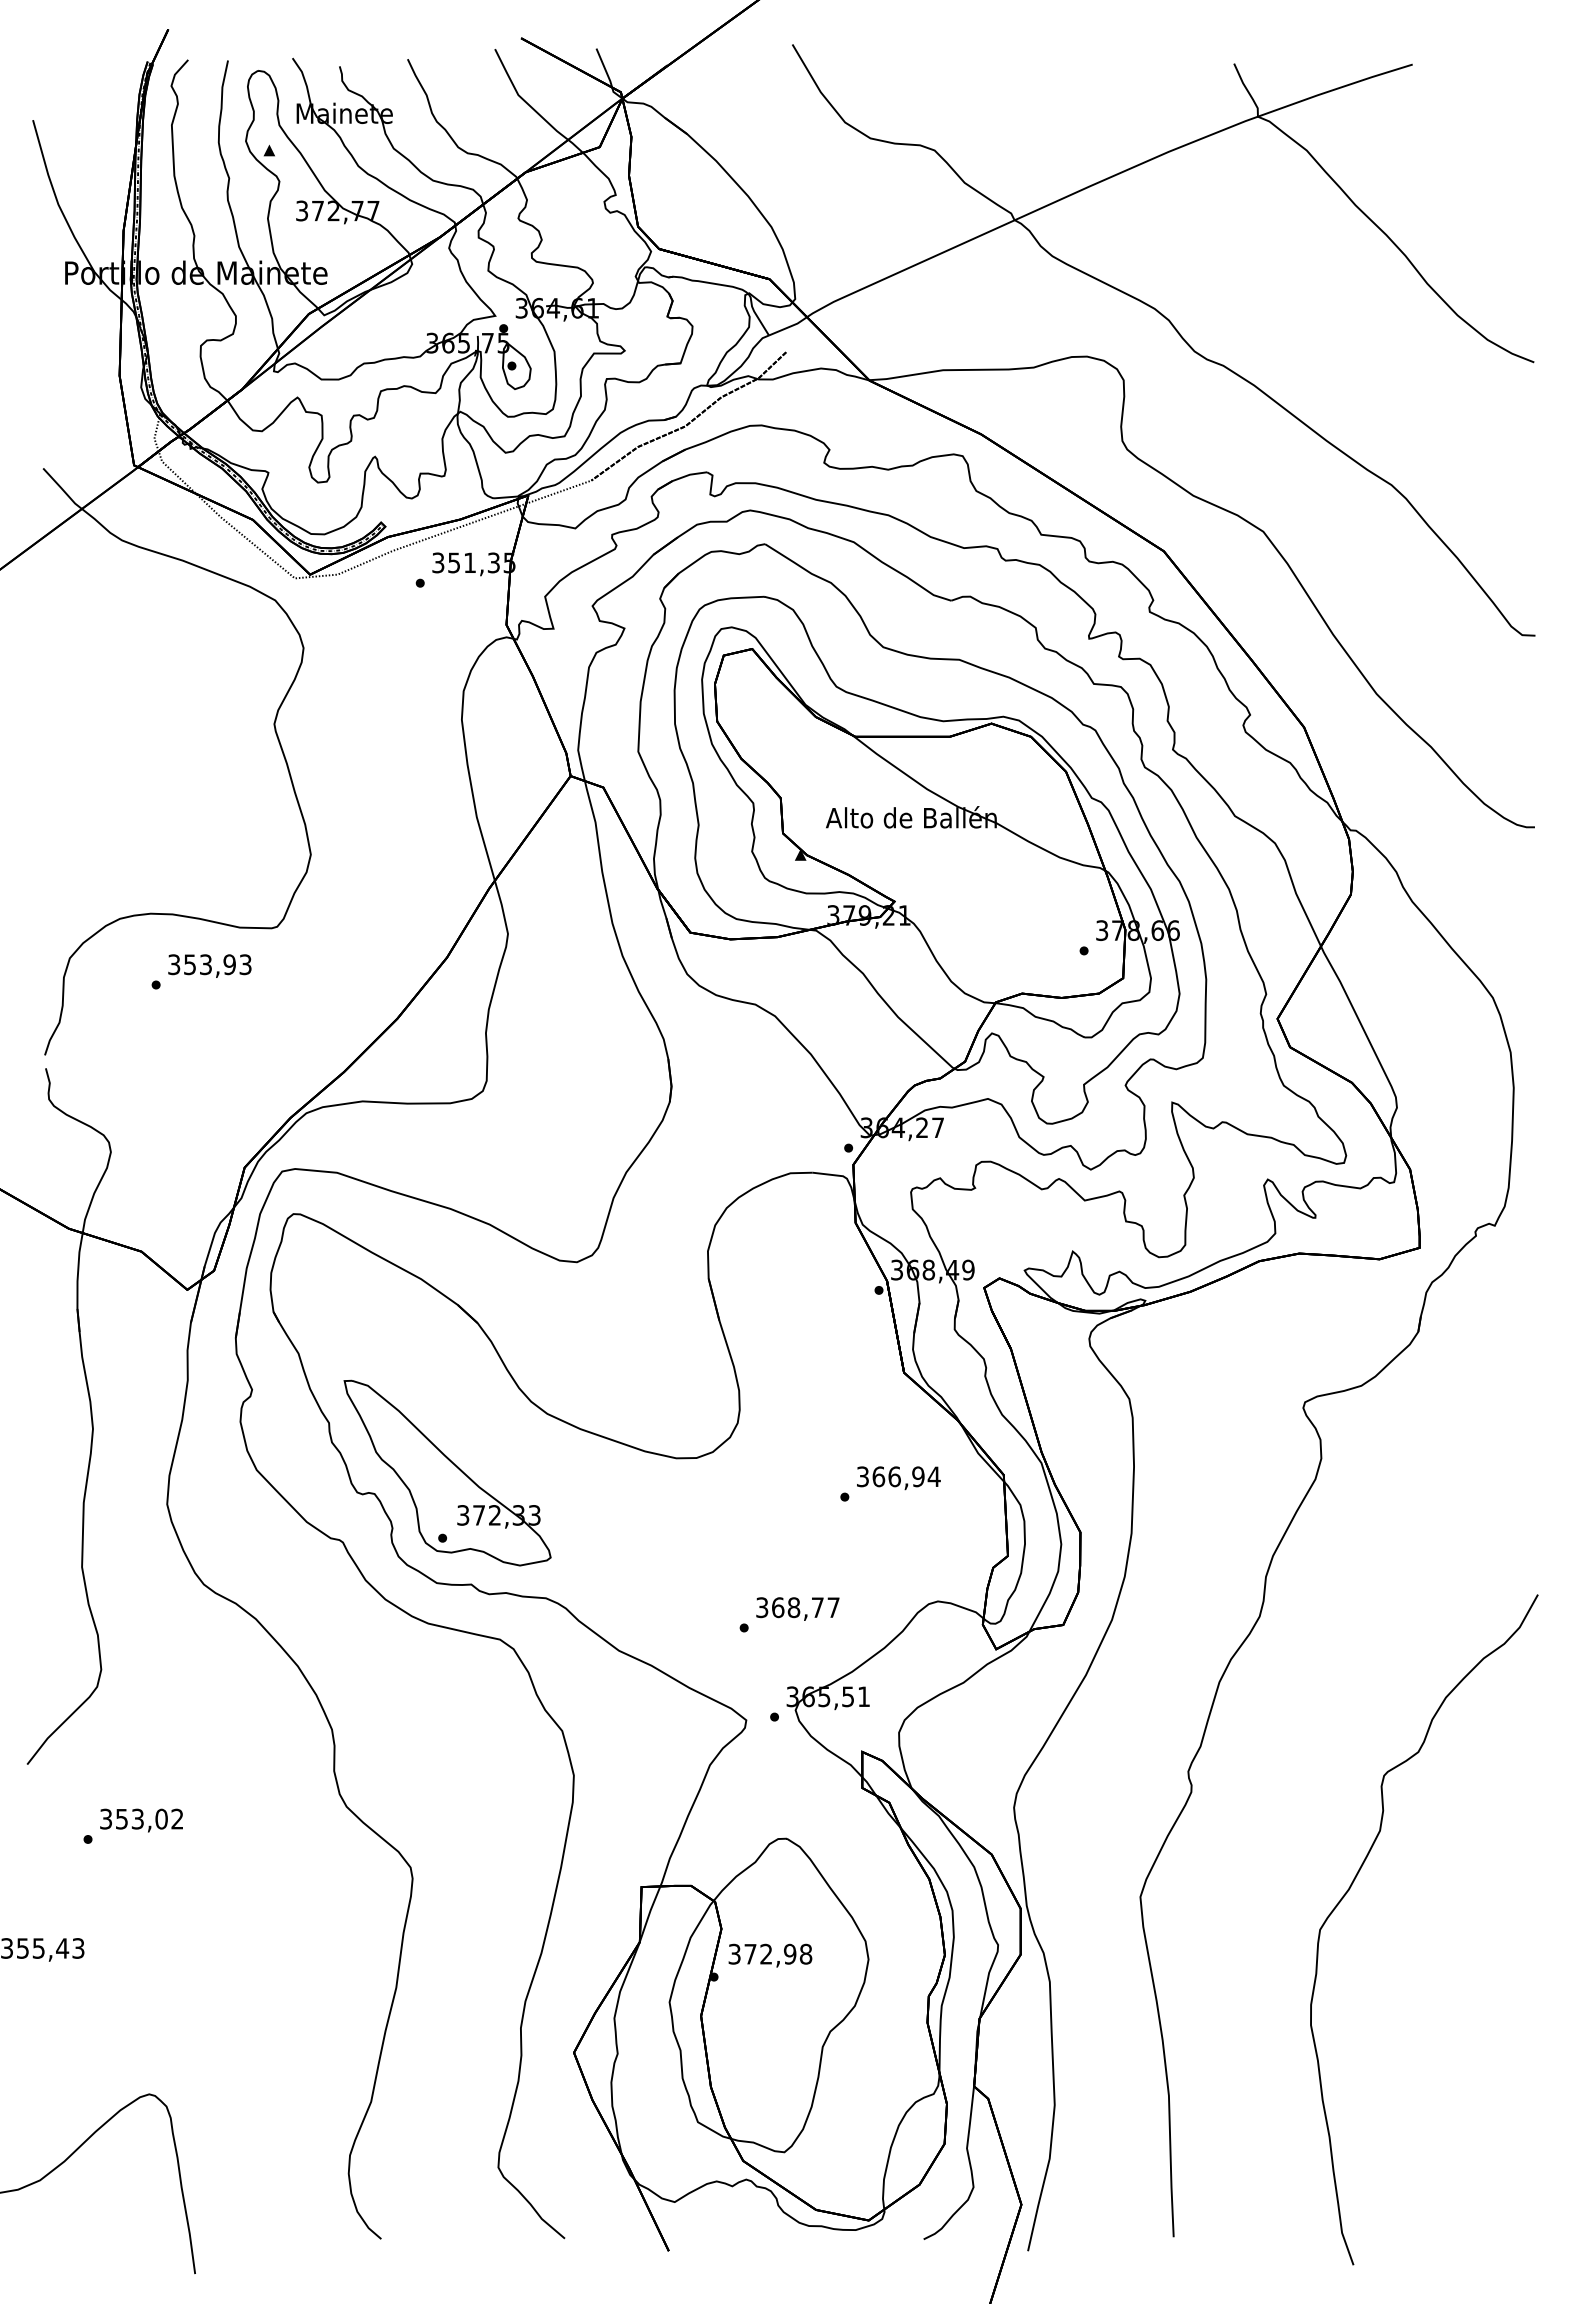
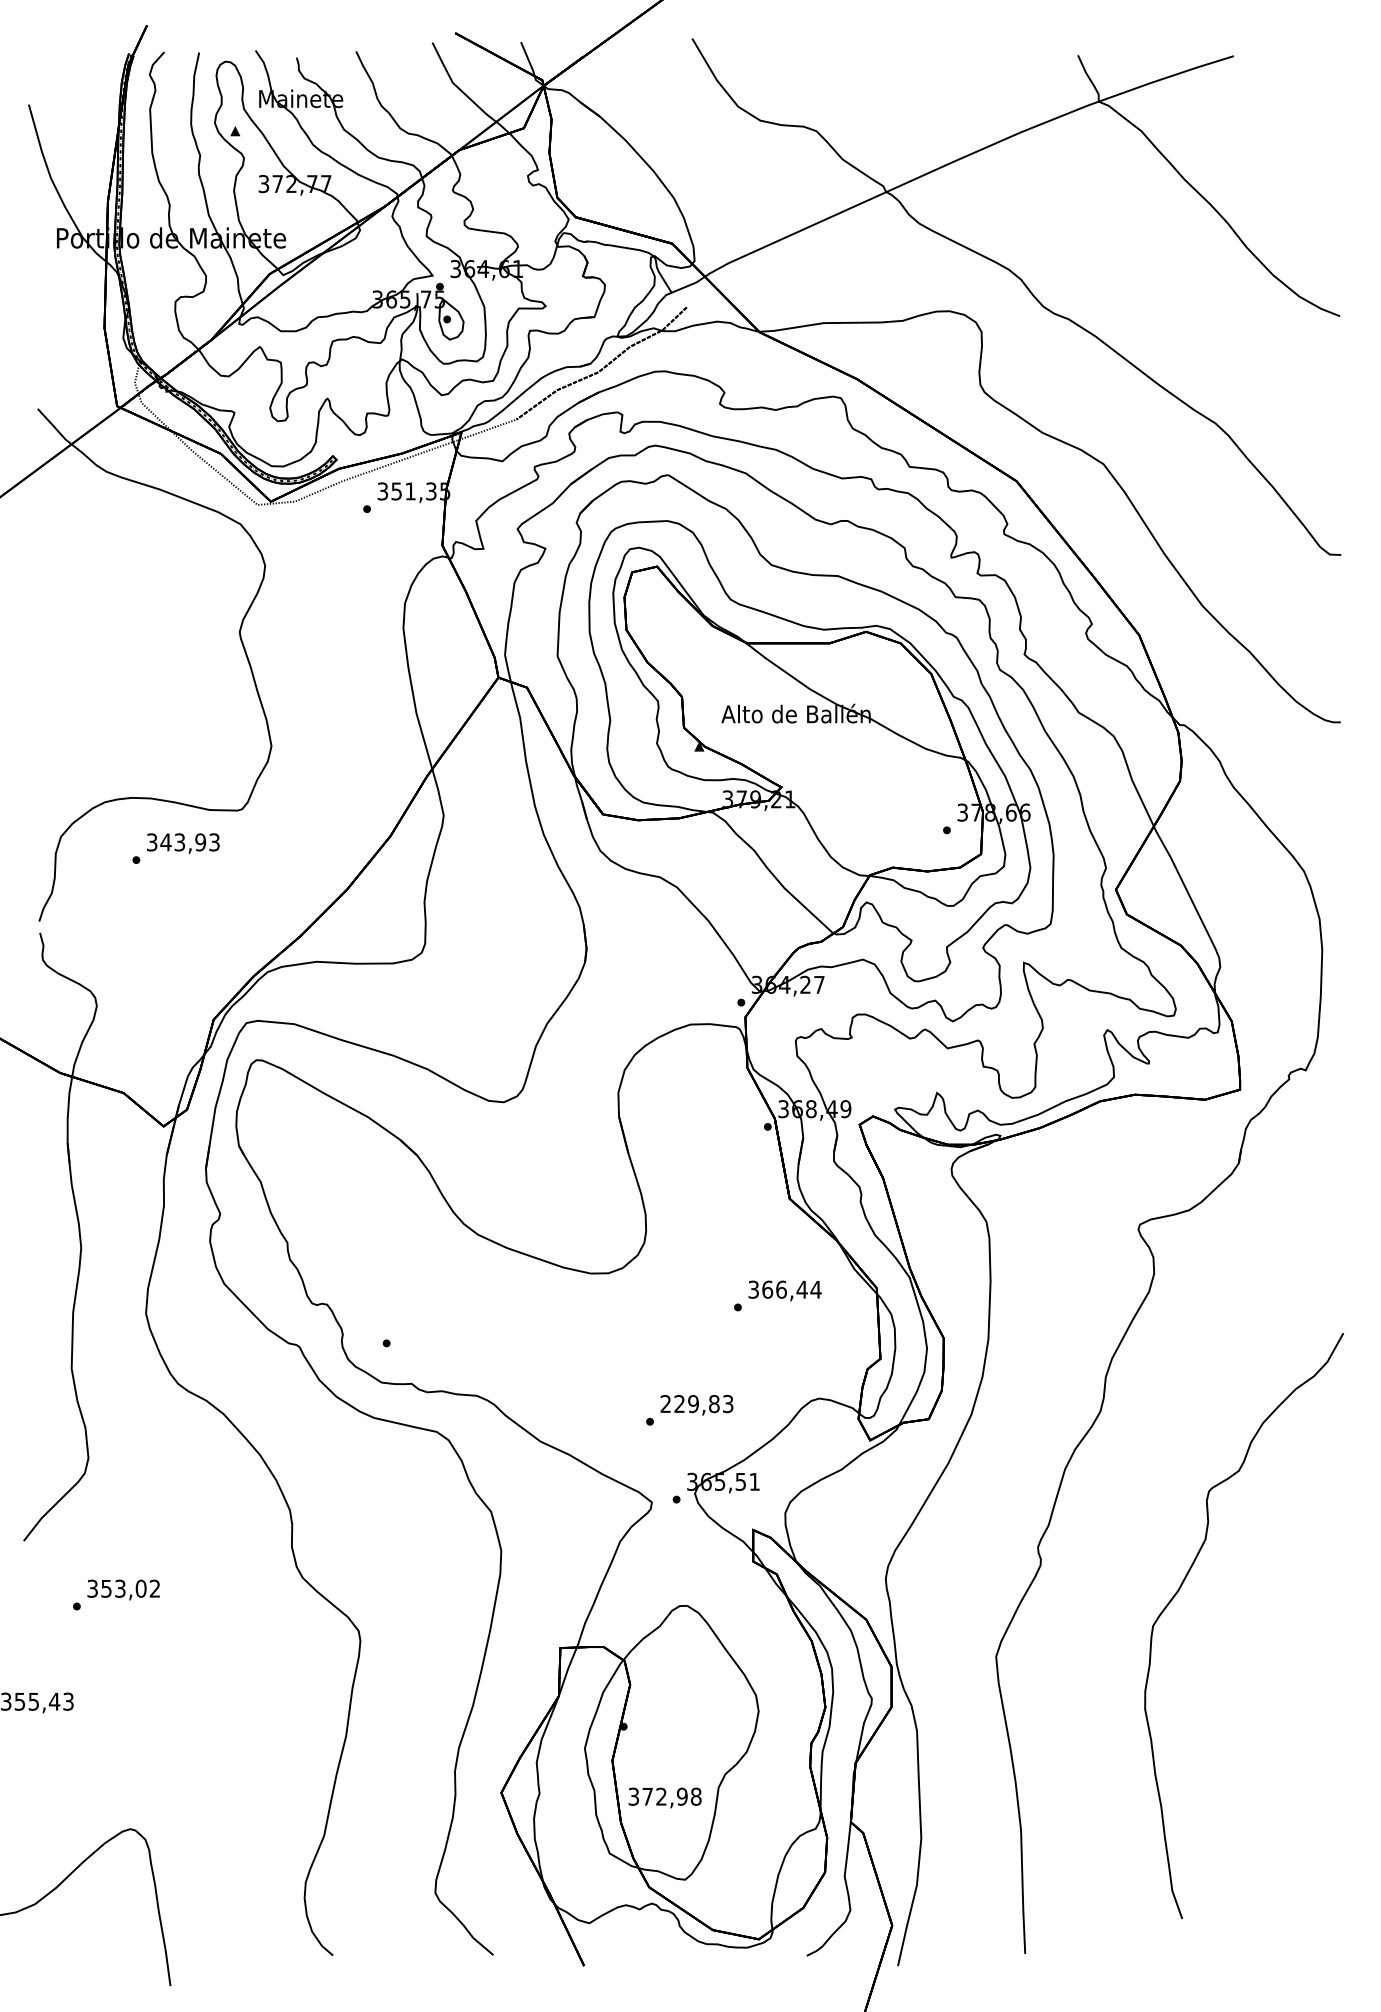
text: (189, 964) -> (165, 842), 353,93 -> 343,93
part: (447, 1472) -> (390, 1285), removed
text: (917, 1476) -> (801, 1289), 366,94 -> 366,44
text: (797, 1607) -> (696, 1403), 368,77 -> 229,83
curve: (1352, 1885) -> (1181, 1587), moved
text: (770, 1955) -> (665, 1797), moved

